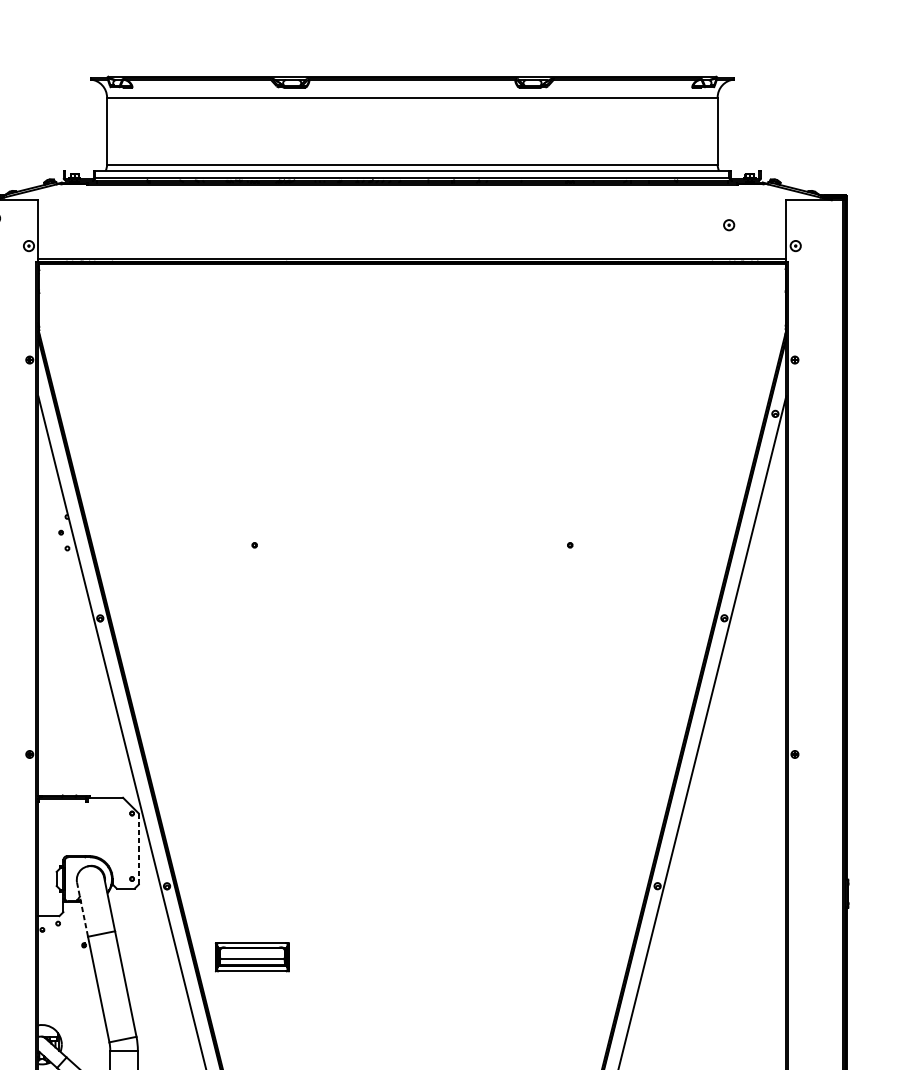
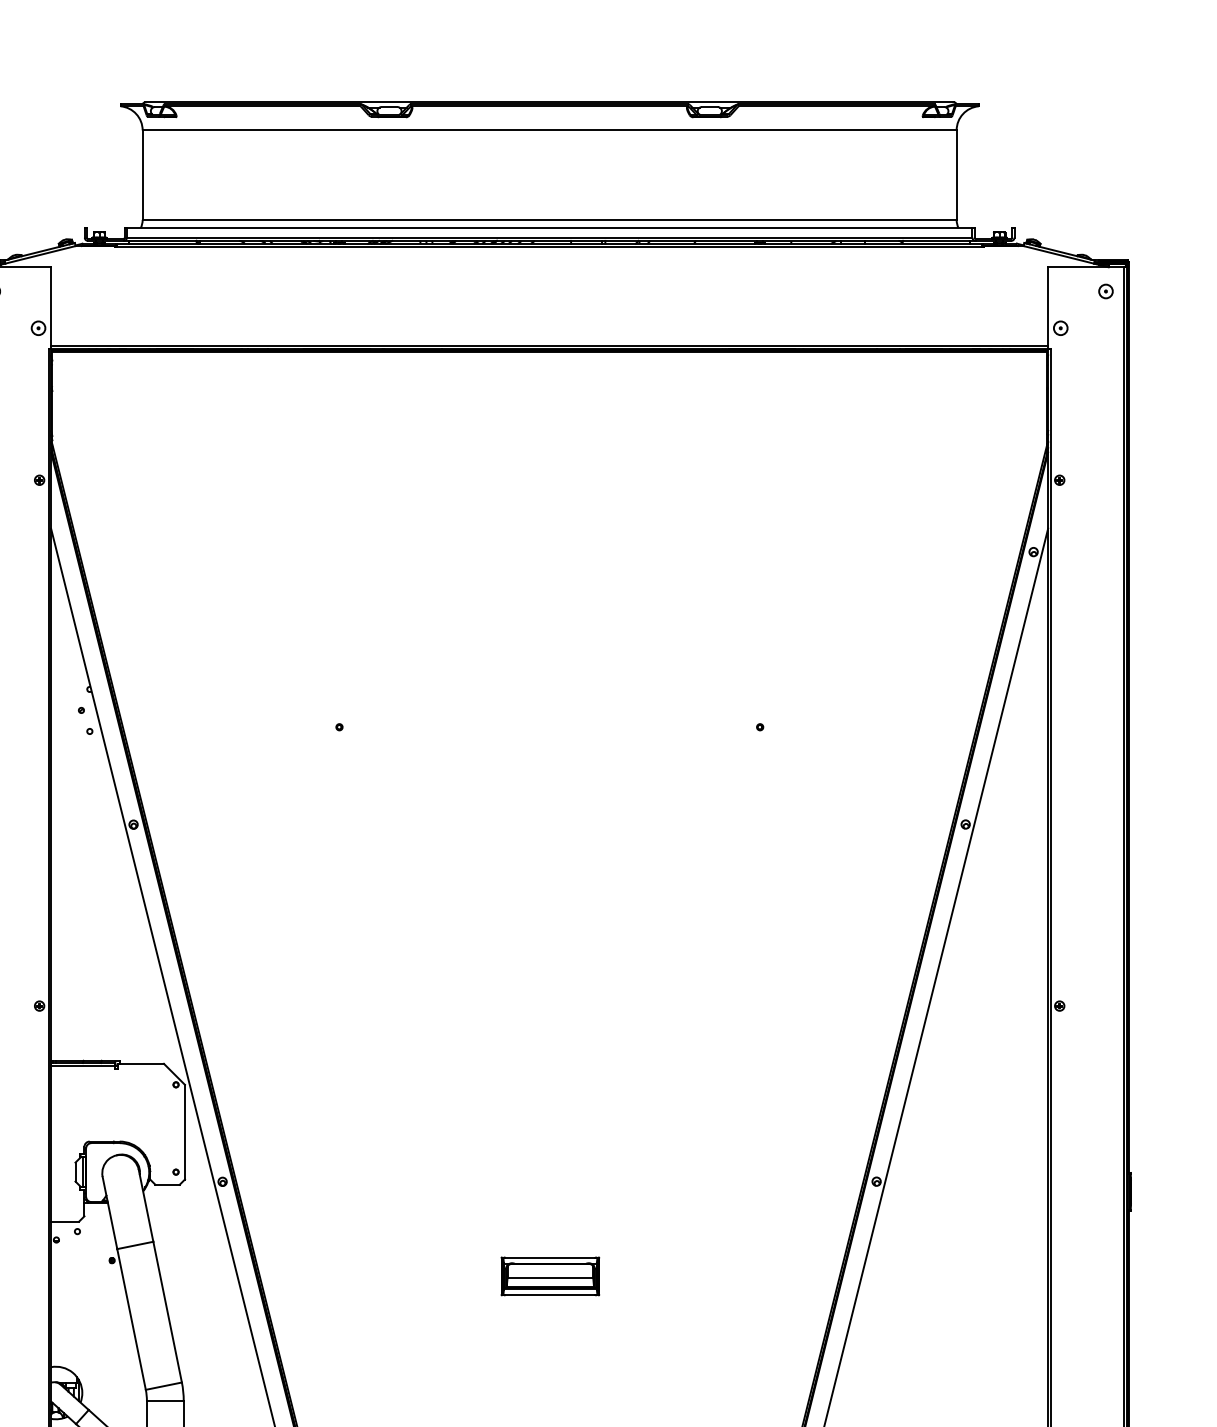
part: (728, 225) -> (1105, 291), moved
line: (139, 848) -> (185, 1131), dashed -> solid
line: (82, 910) -> (109, 1213), dashed -> solid
part: (252, 957) -> (550, 1276), moved

